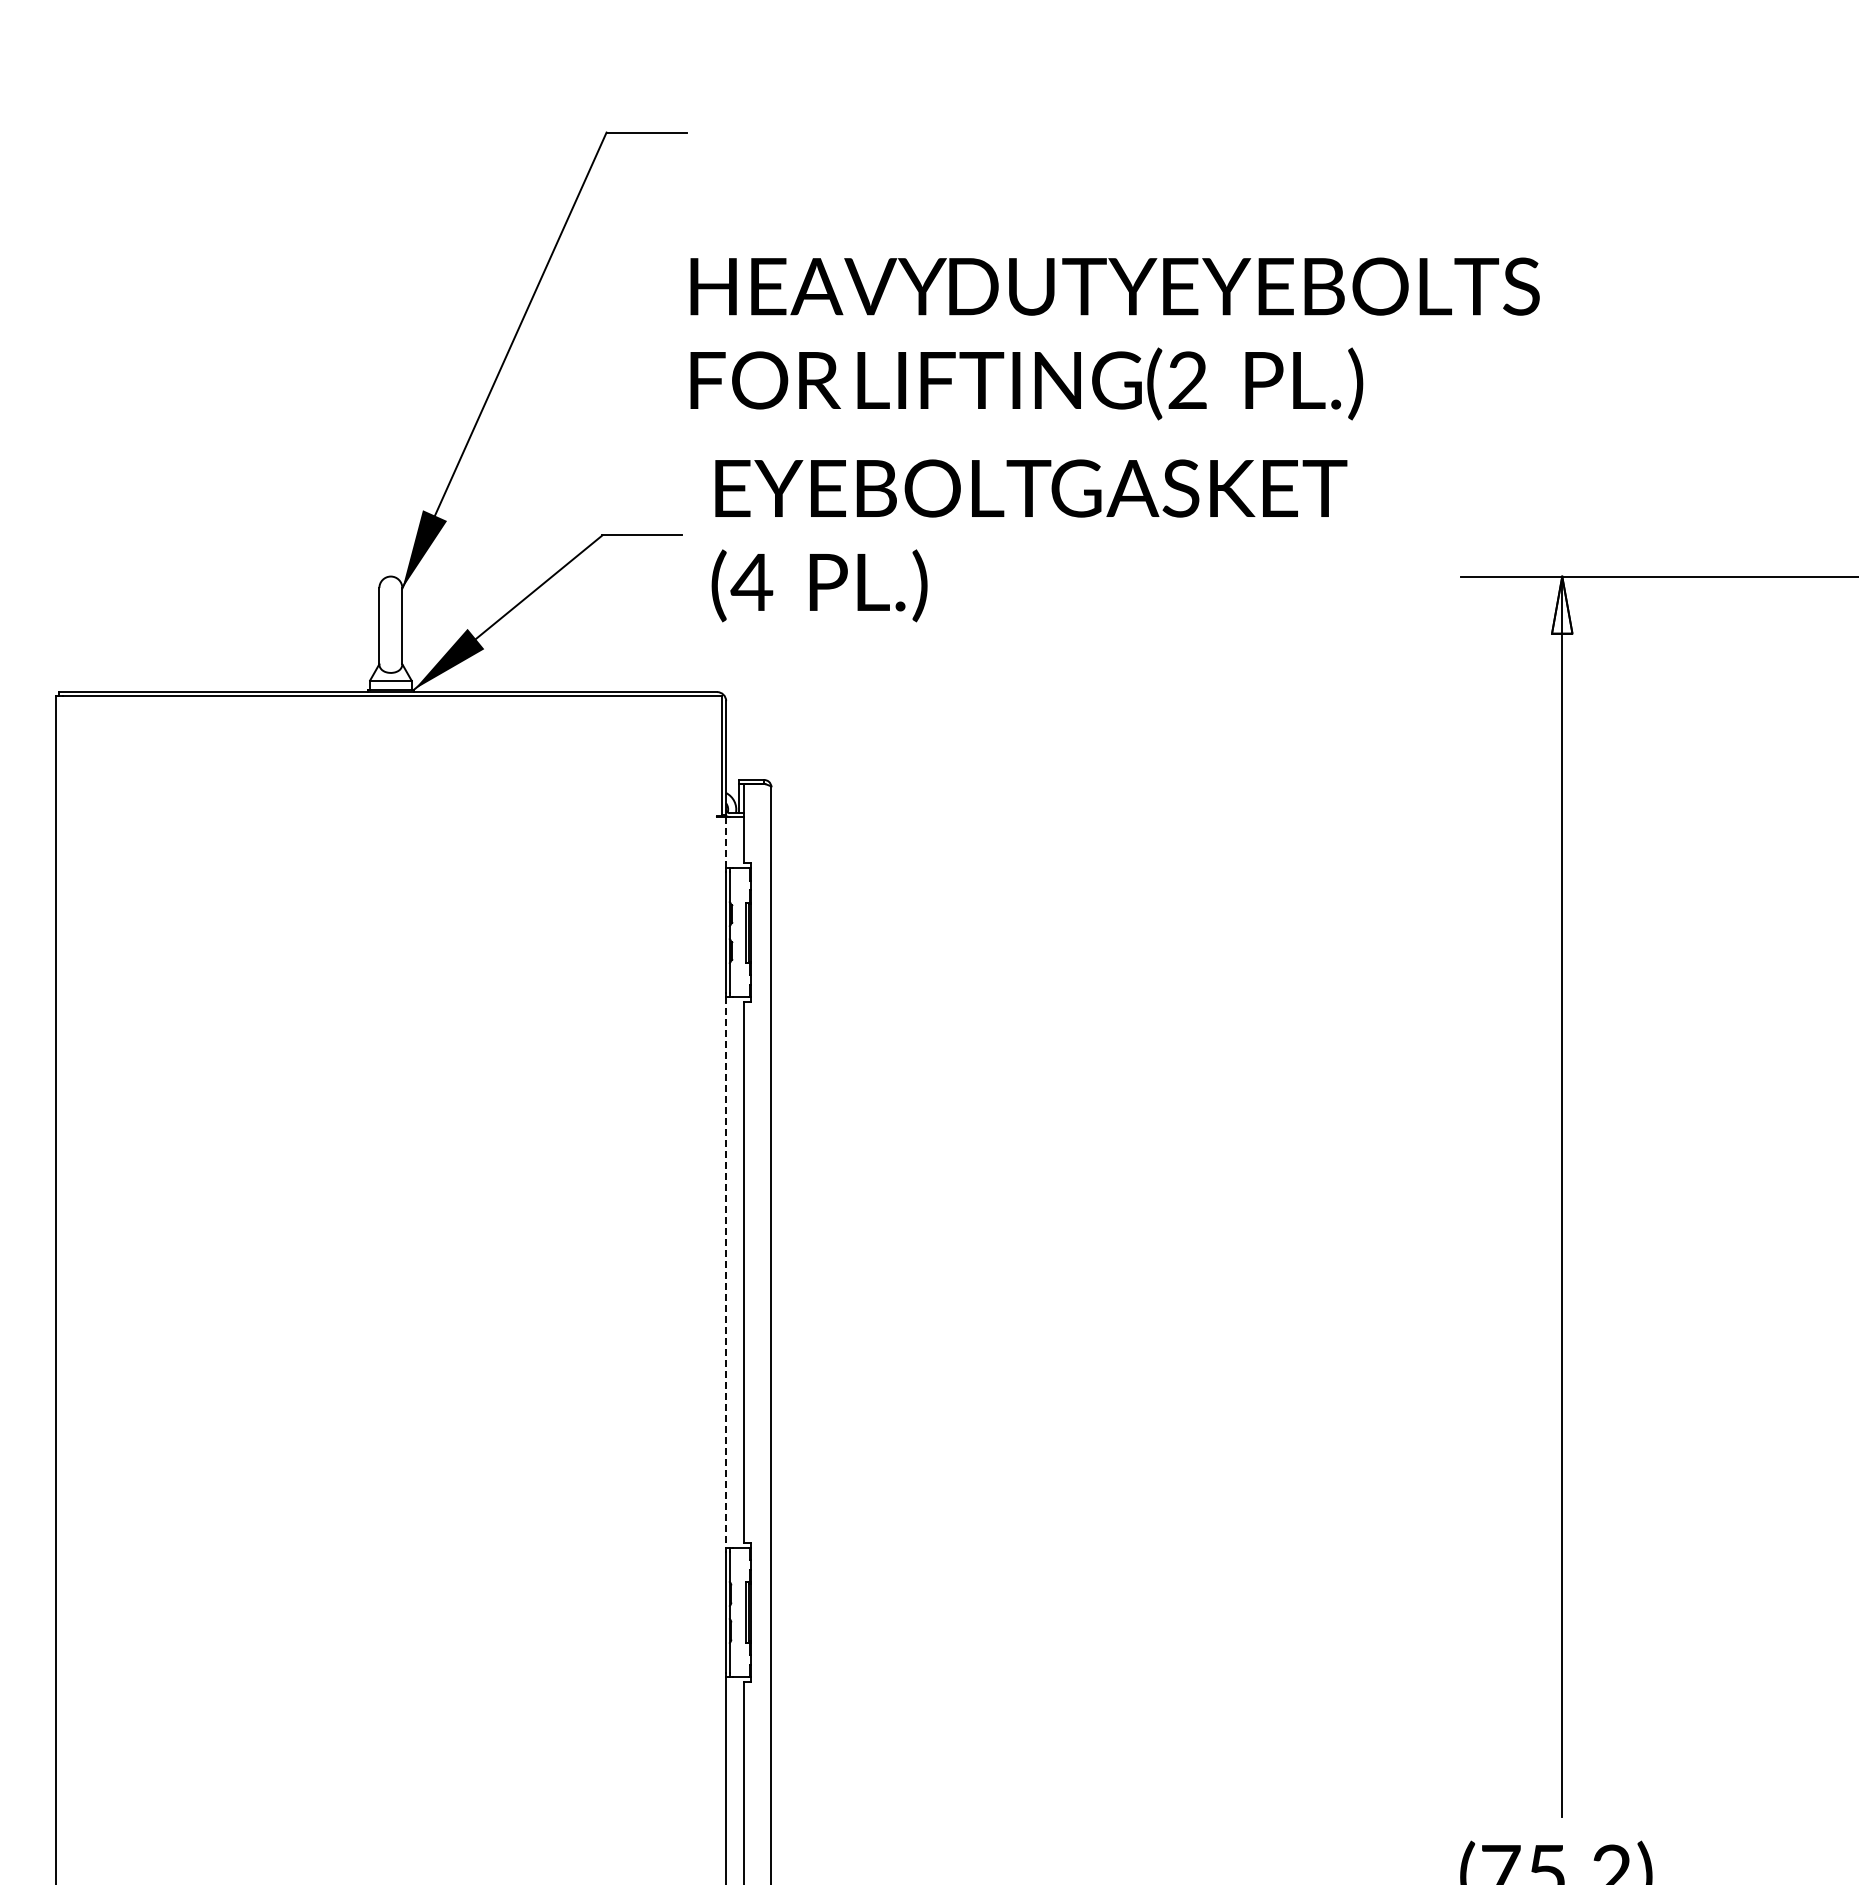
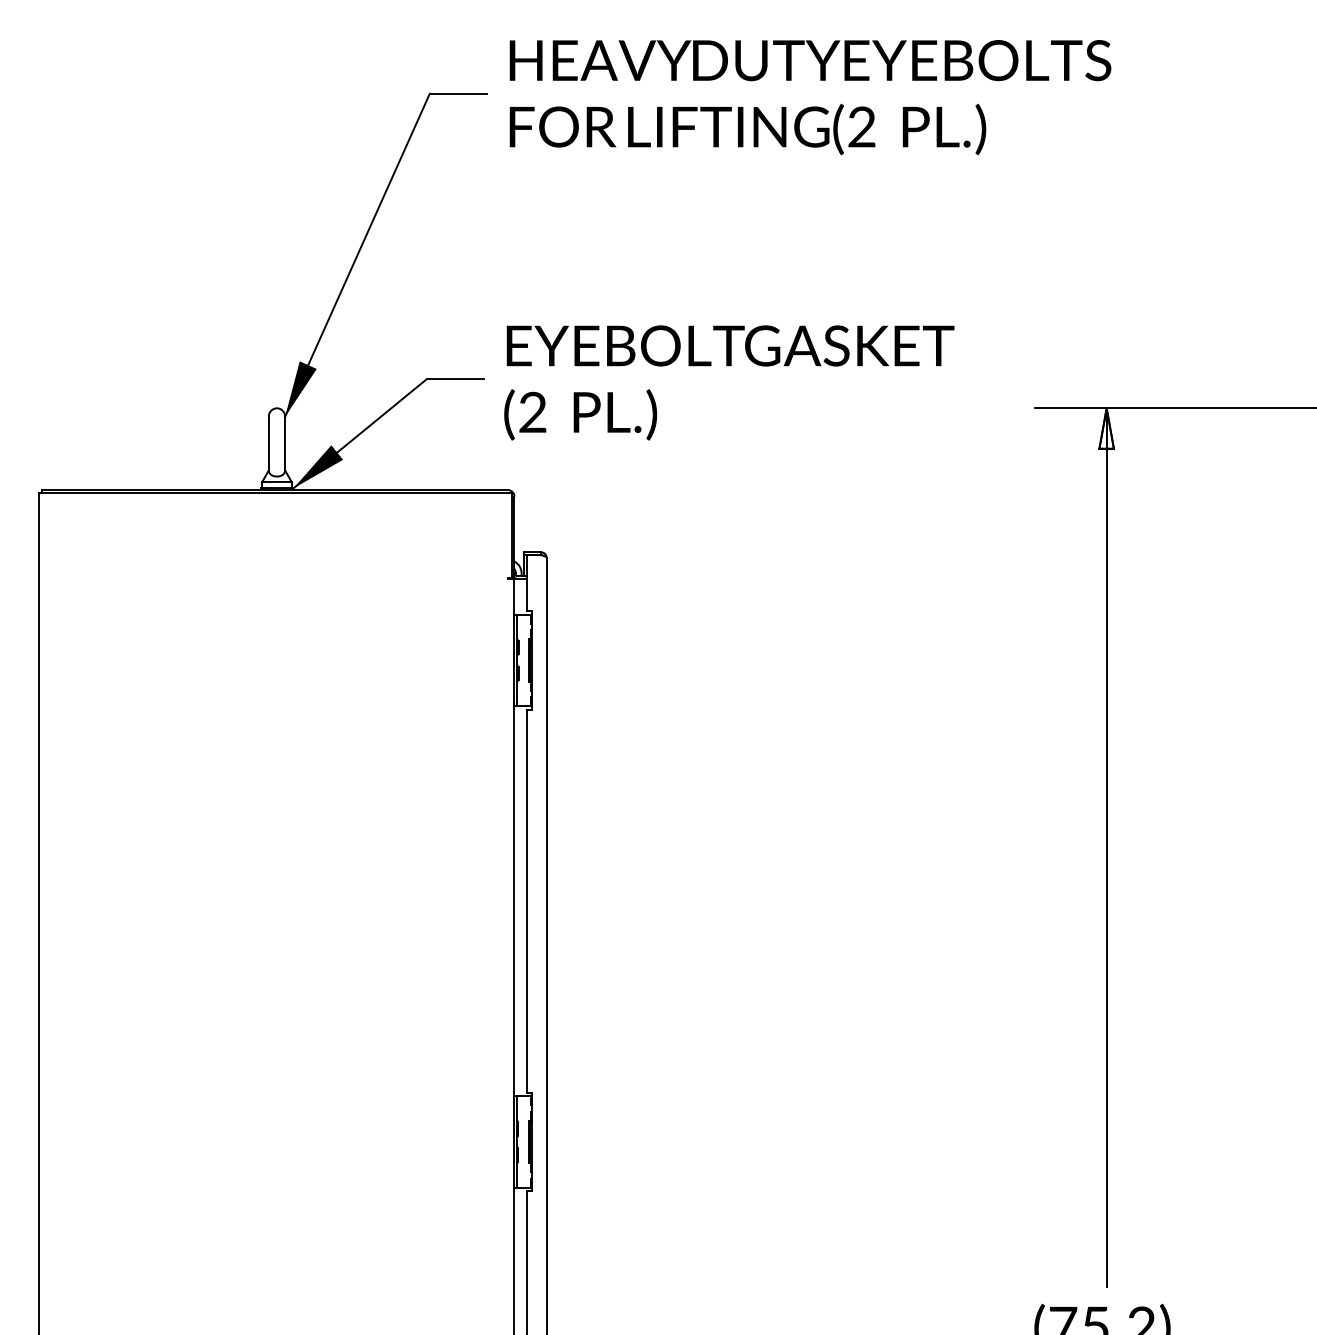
text: (1114, 338) -> (810, 97), moved
text: (751, 581) -> (532, 411), (4 -> (2
line: (726, 842) -> (514, 596), dashed -> solid
line: (726, 1273) -> (514, 901), dashed -> solid

